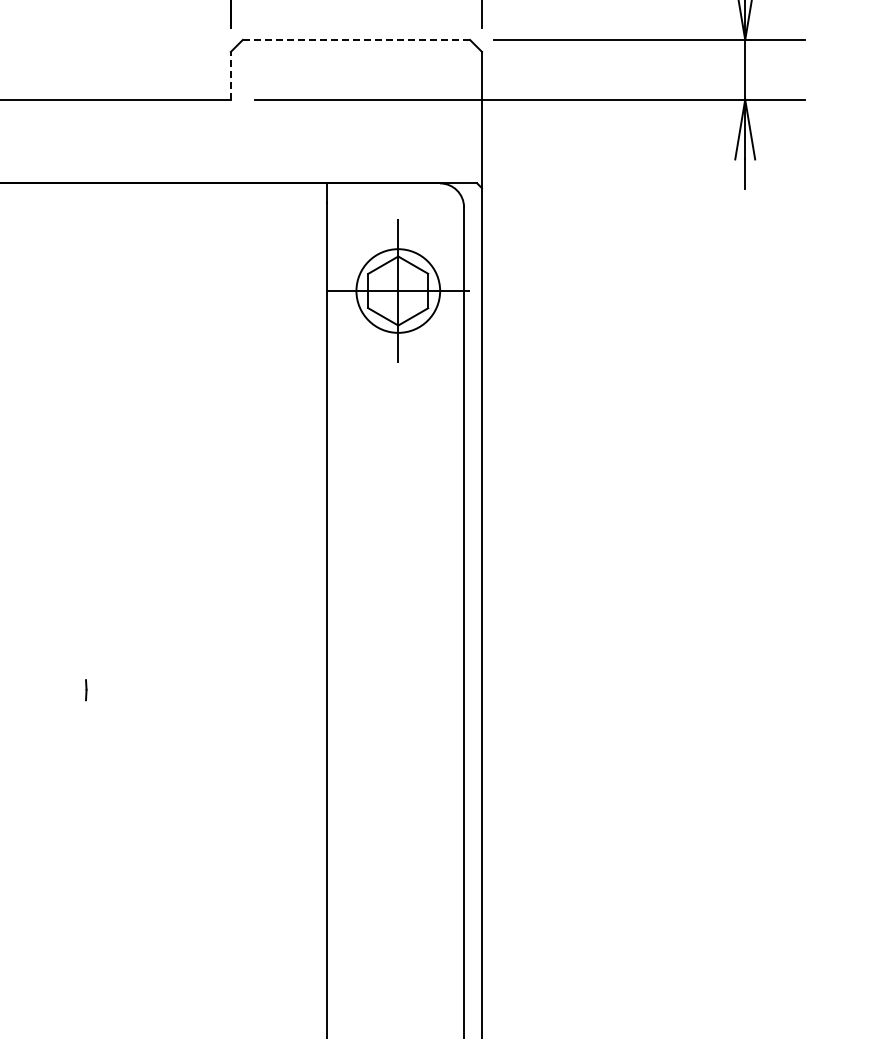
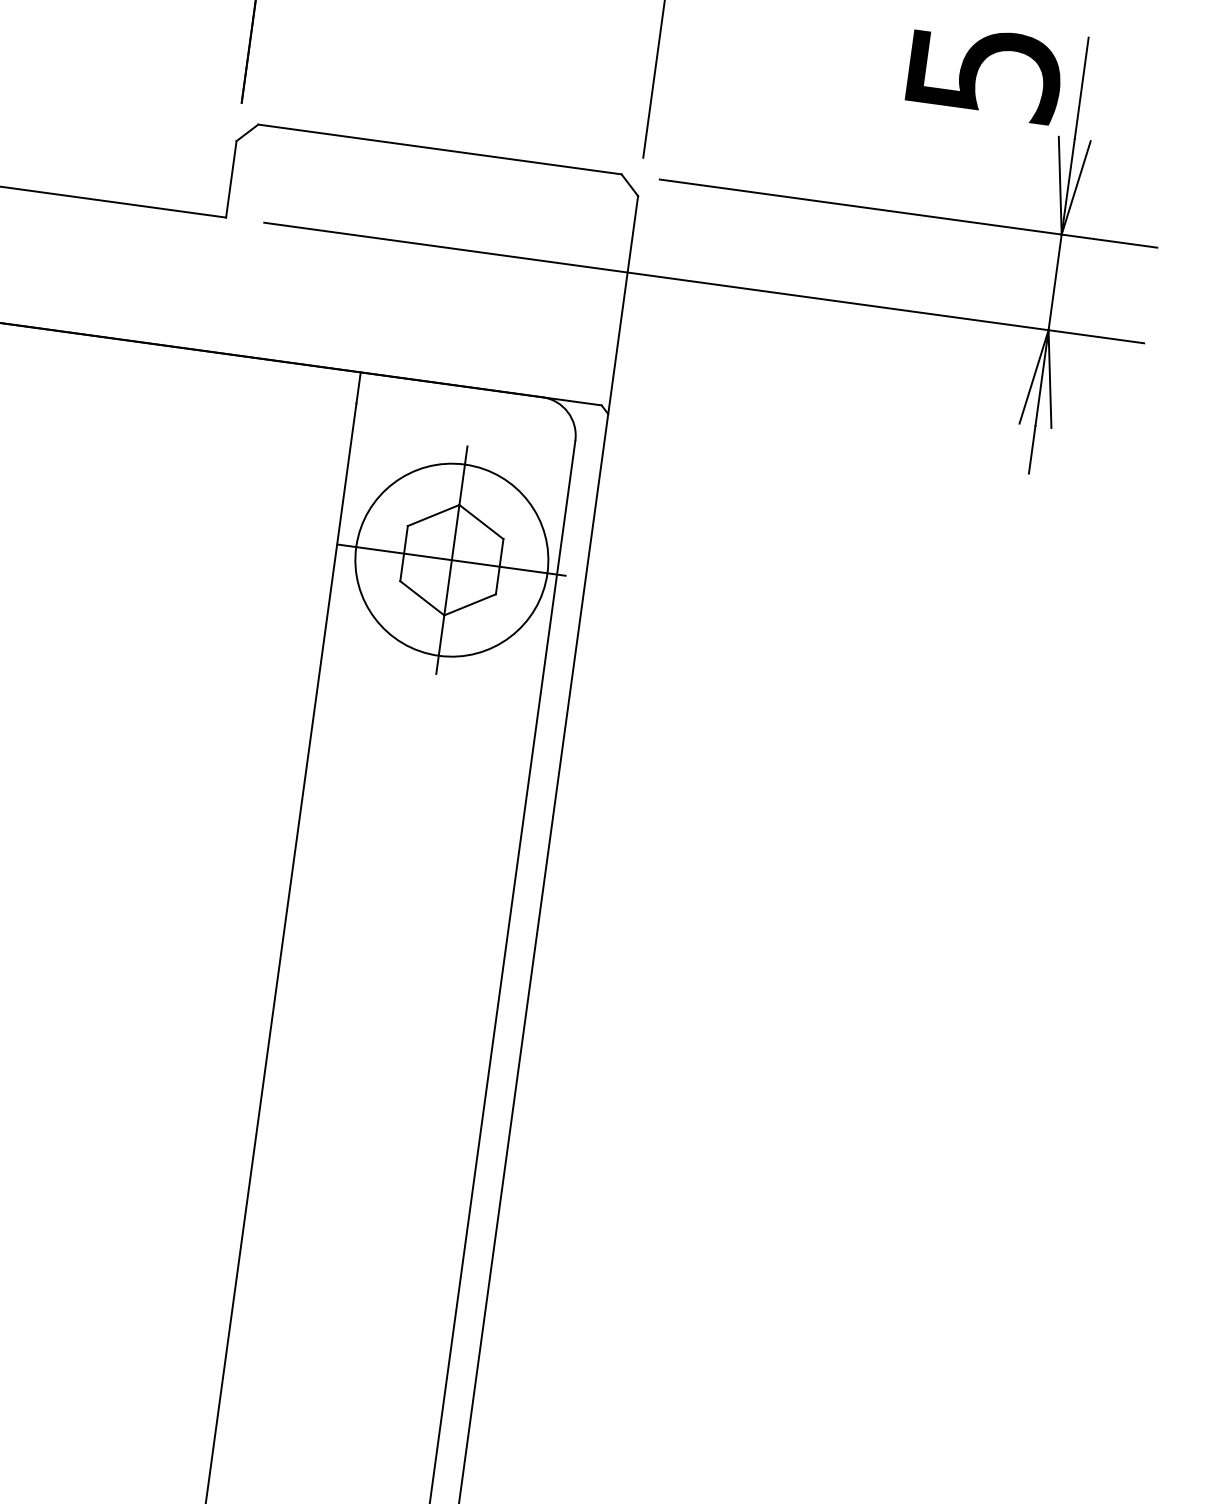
line: (356, 39) -> (440, 148), dashed -> solid
line: (230, 75) -> (230, 178), dashed -> solid
circle: (398, 290) -> (452, 559), size x1.43

